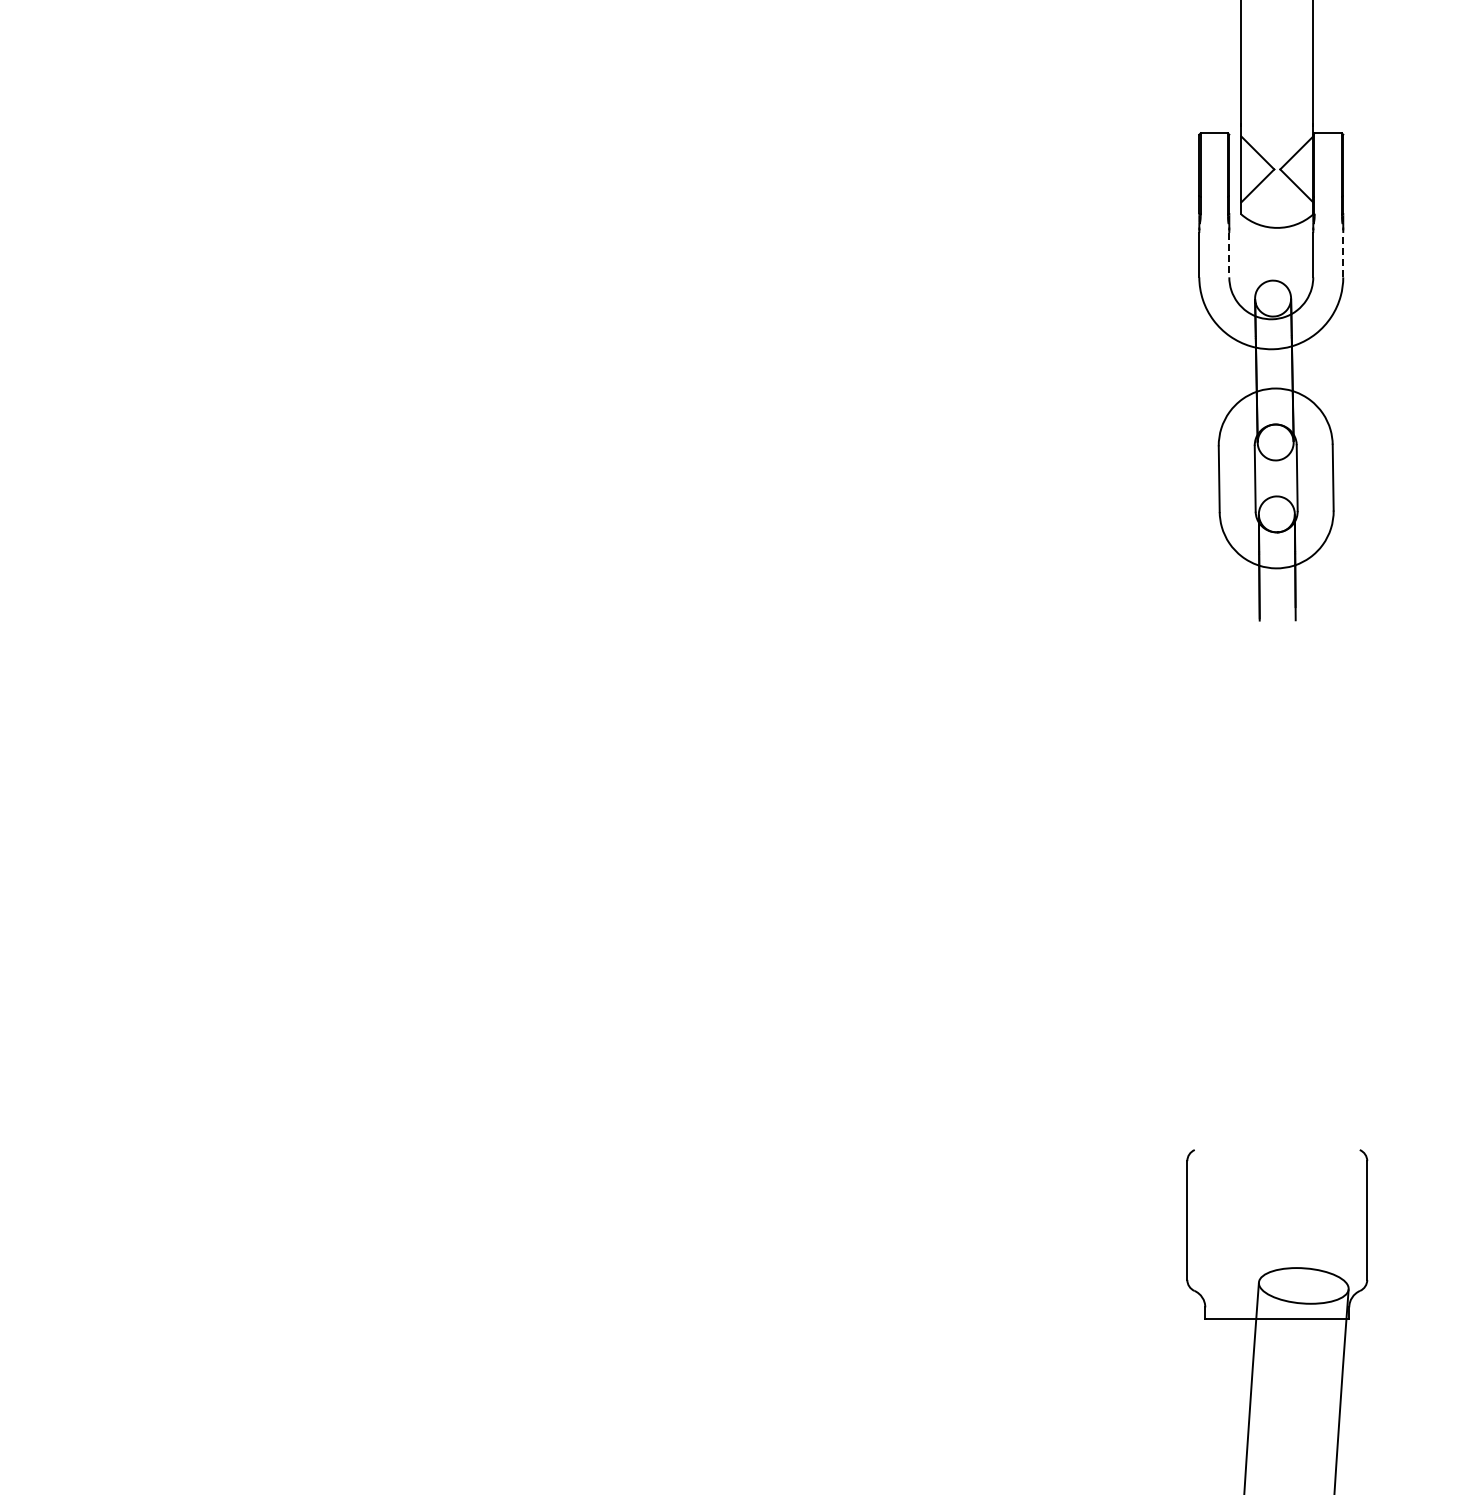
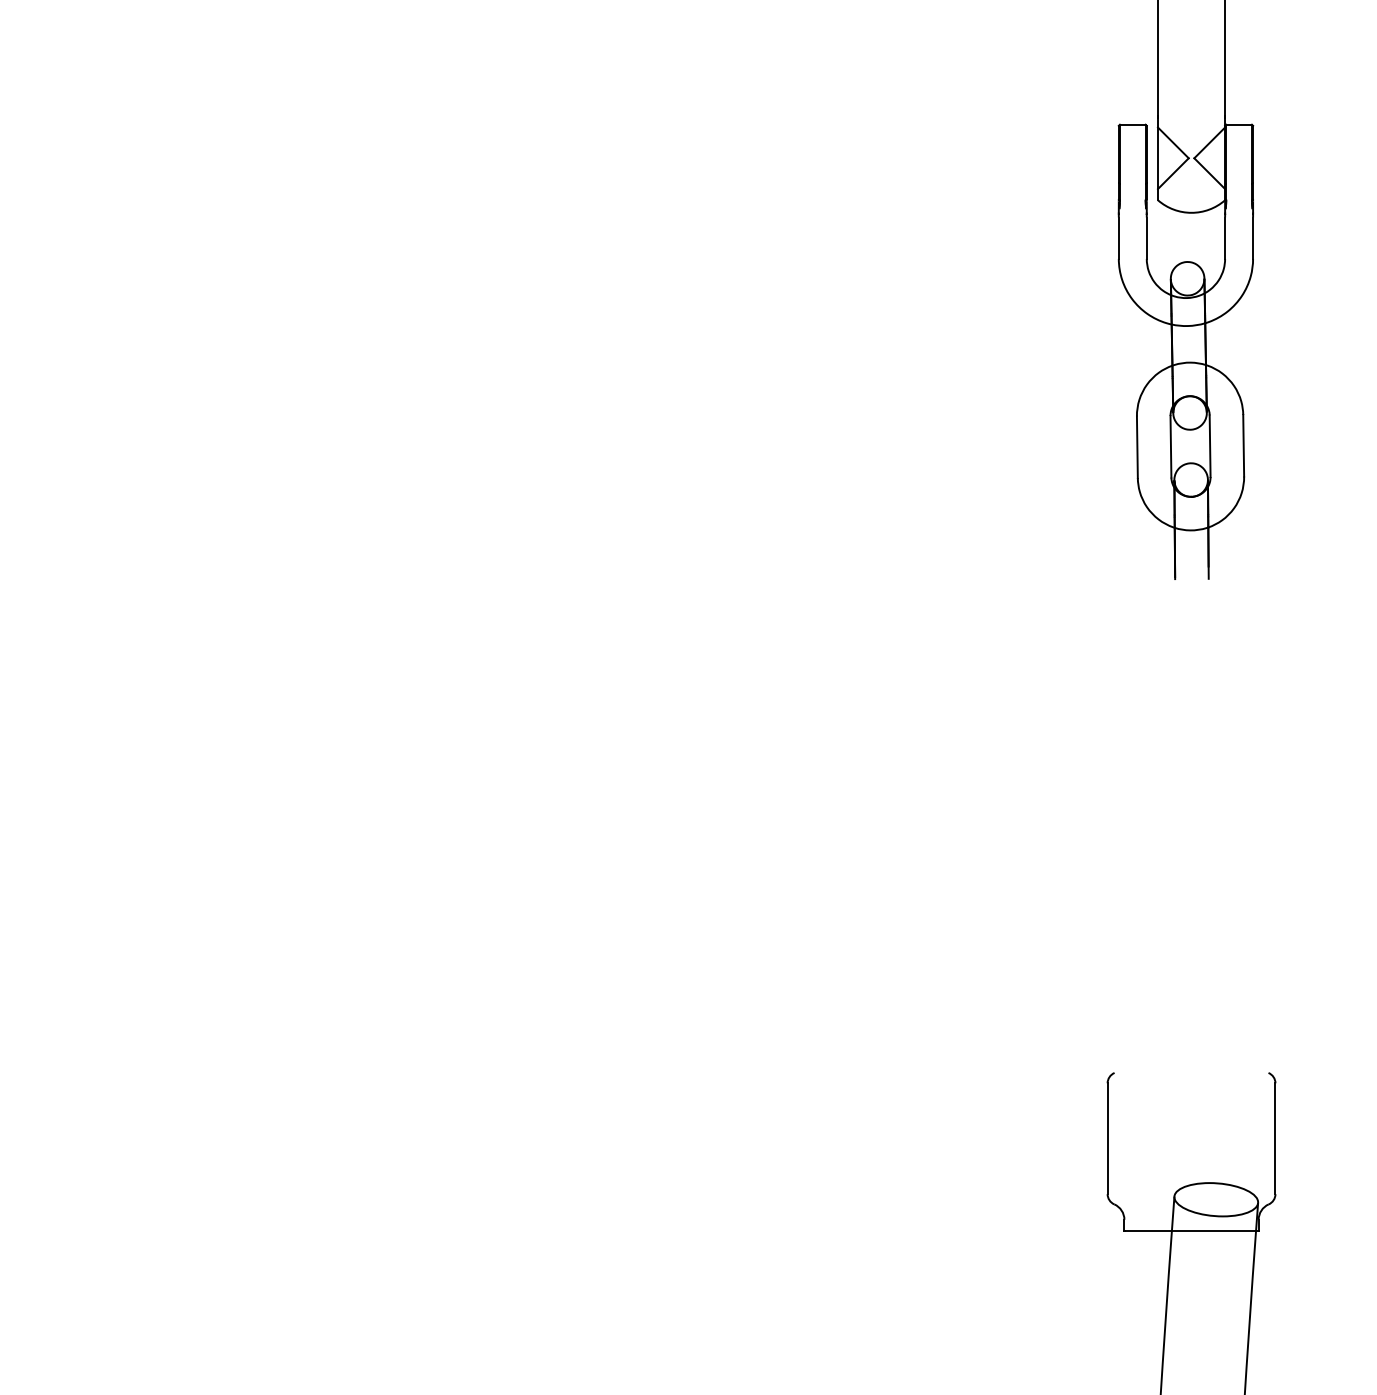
line: (1343, 254) -> (1253, 237), dashed -> solid
line: (1229, 255) -> (1146, 238), dashed -> solid

